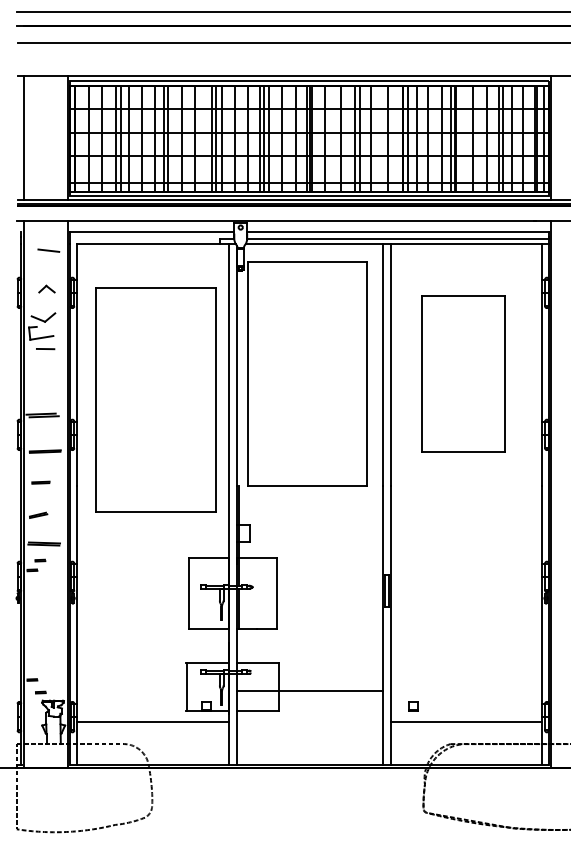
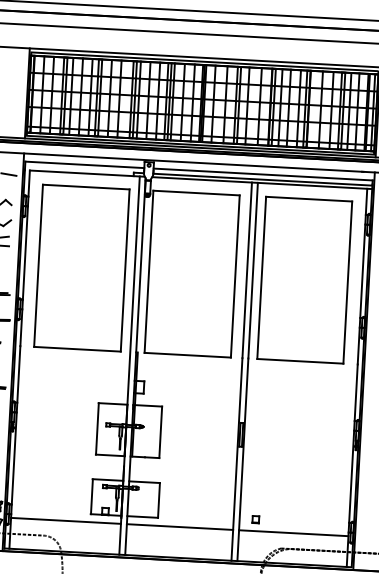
part: (462, 373) -> (304, 279), size x1.43
part: (155, 399) -> (81, 267), moved
line: (309, 691) -> (179, 527), moved

